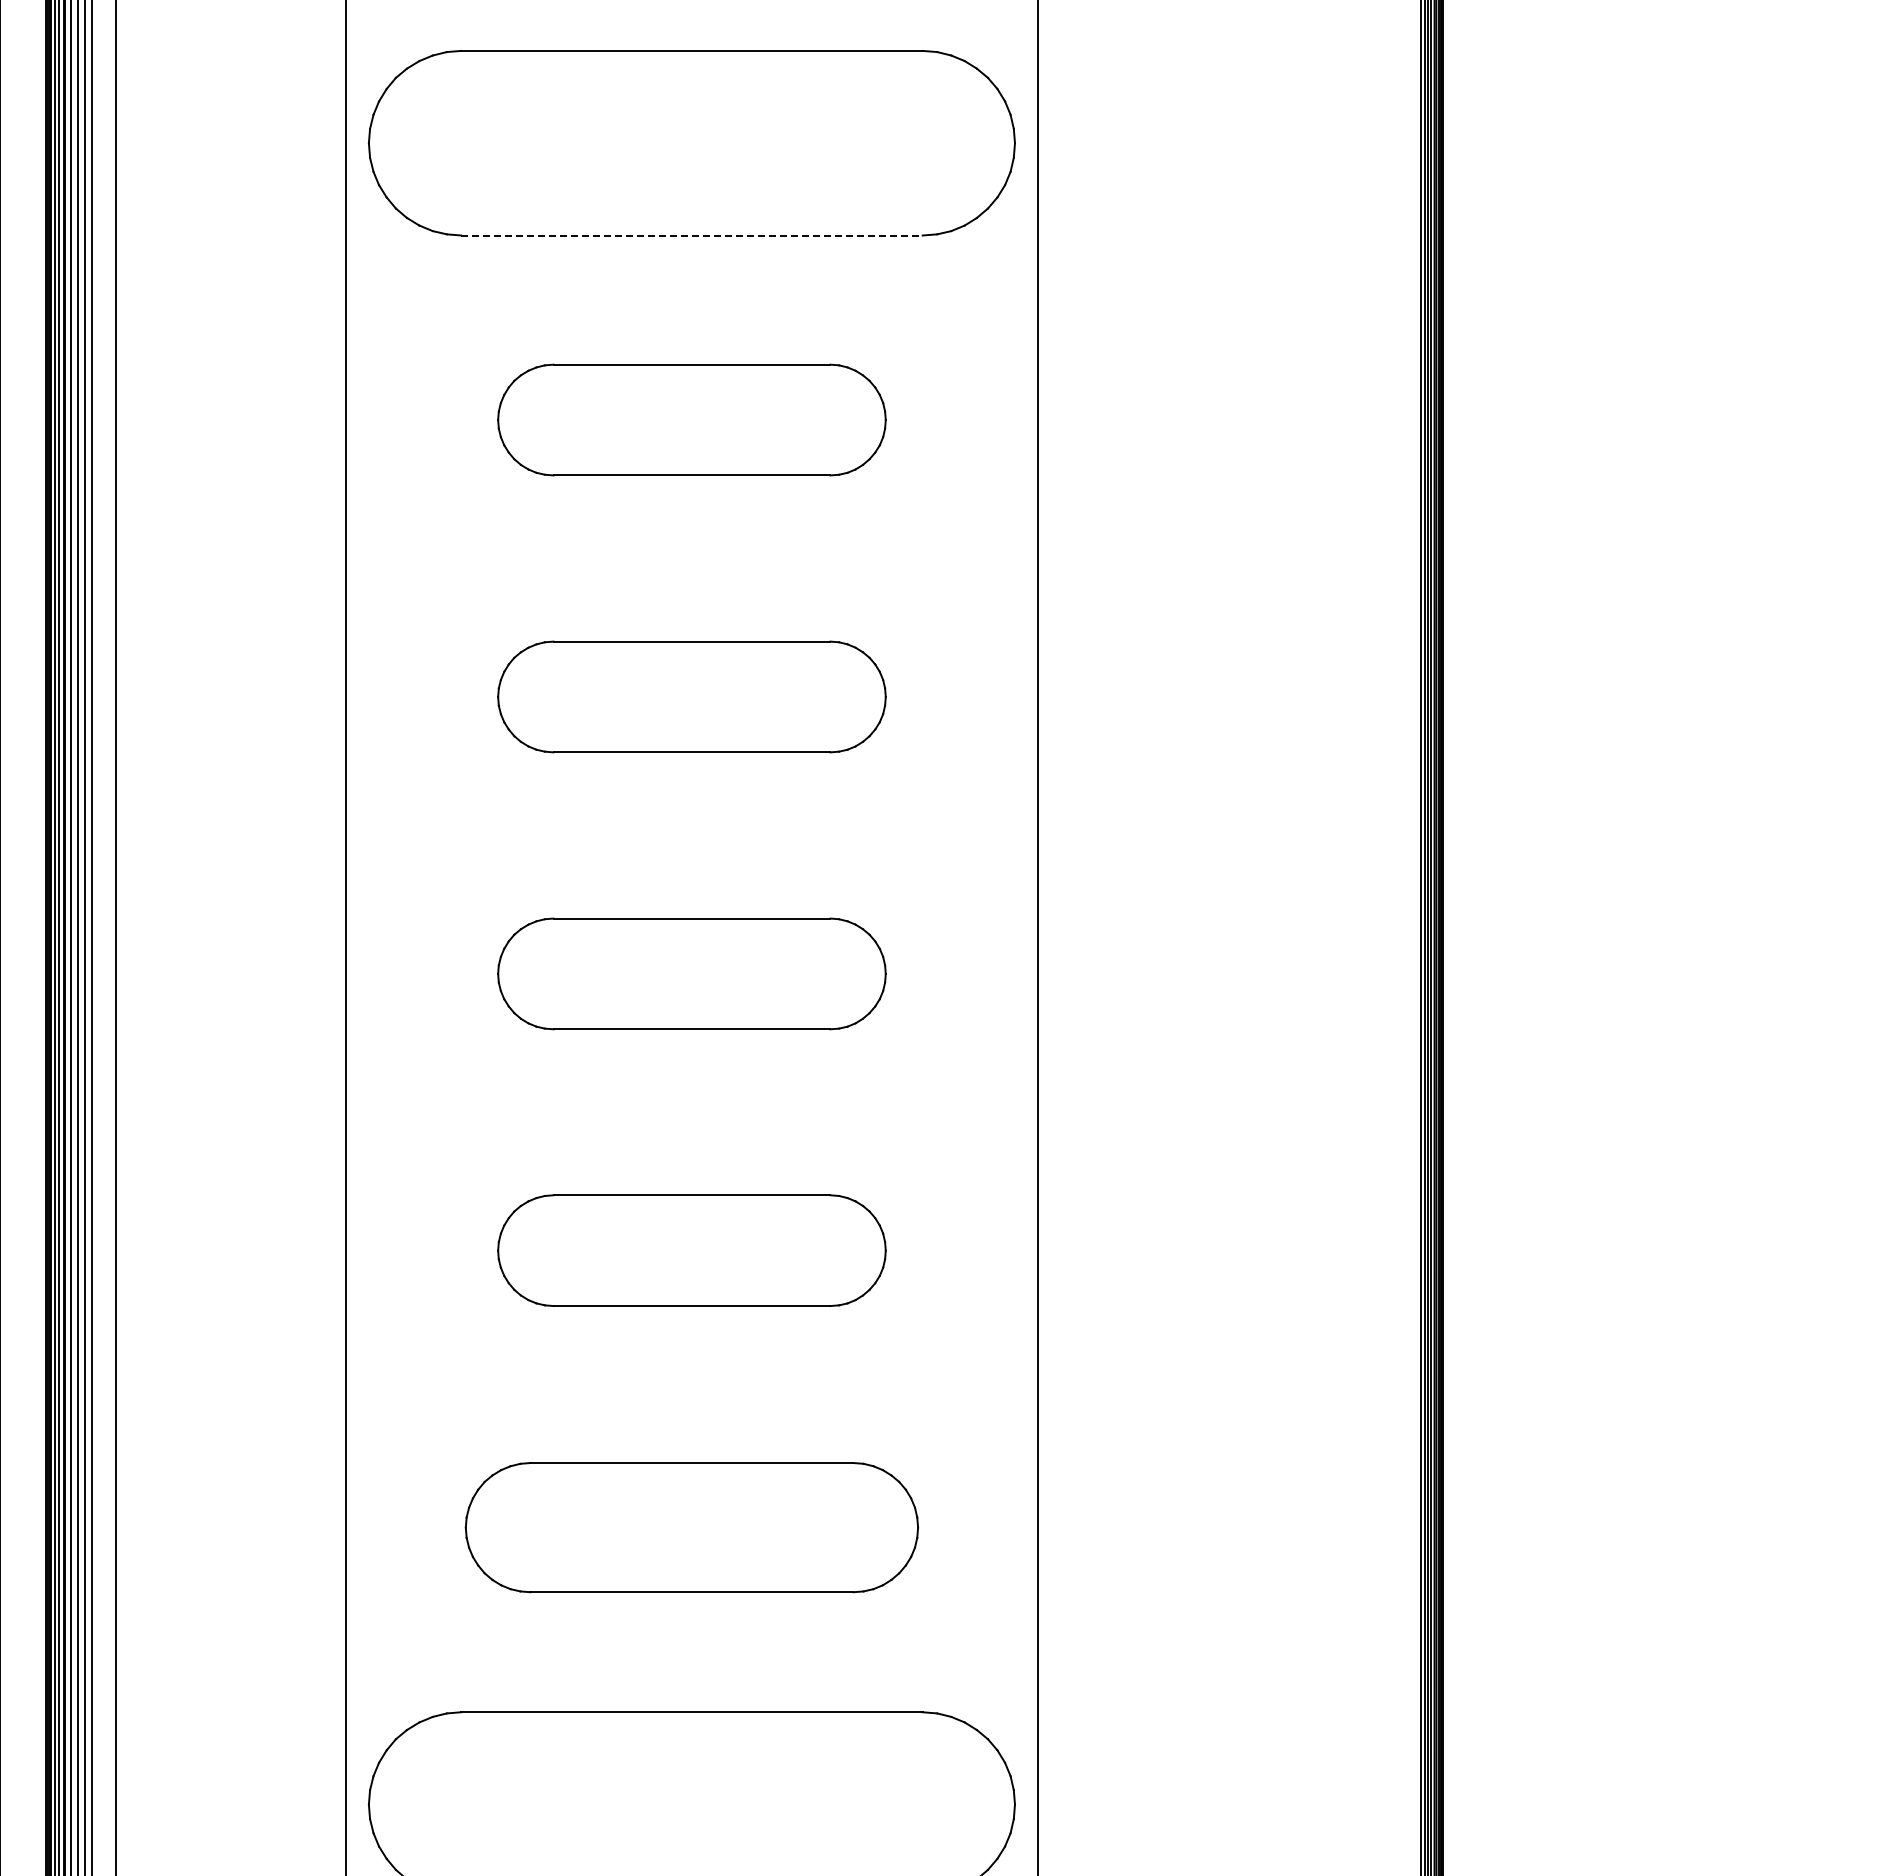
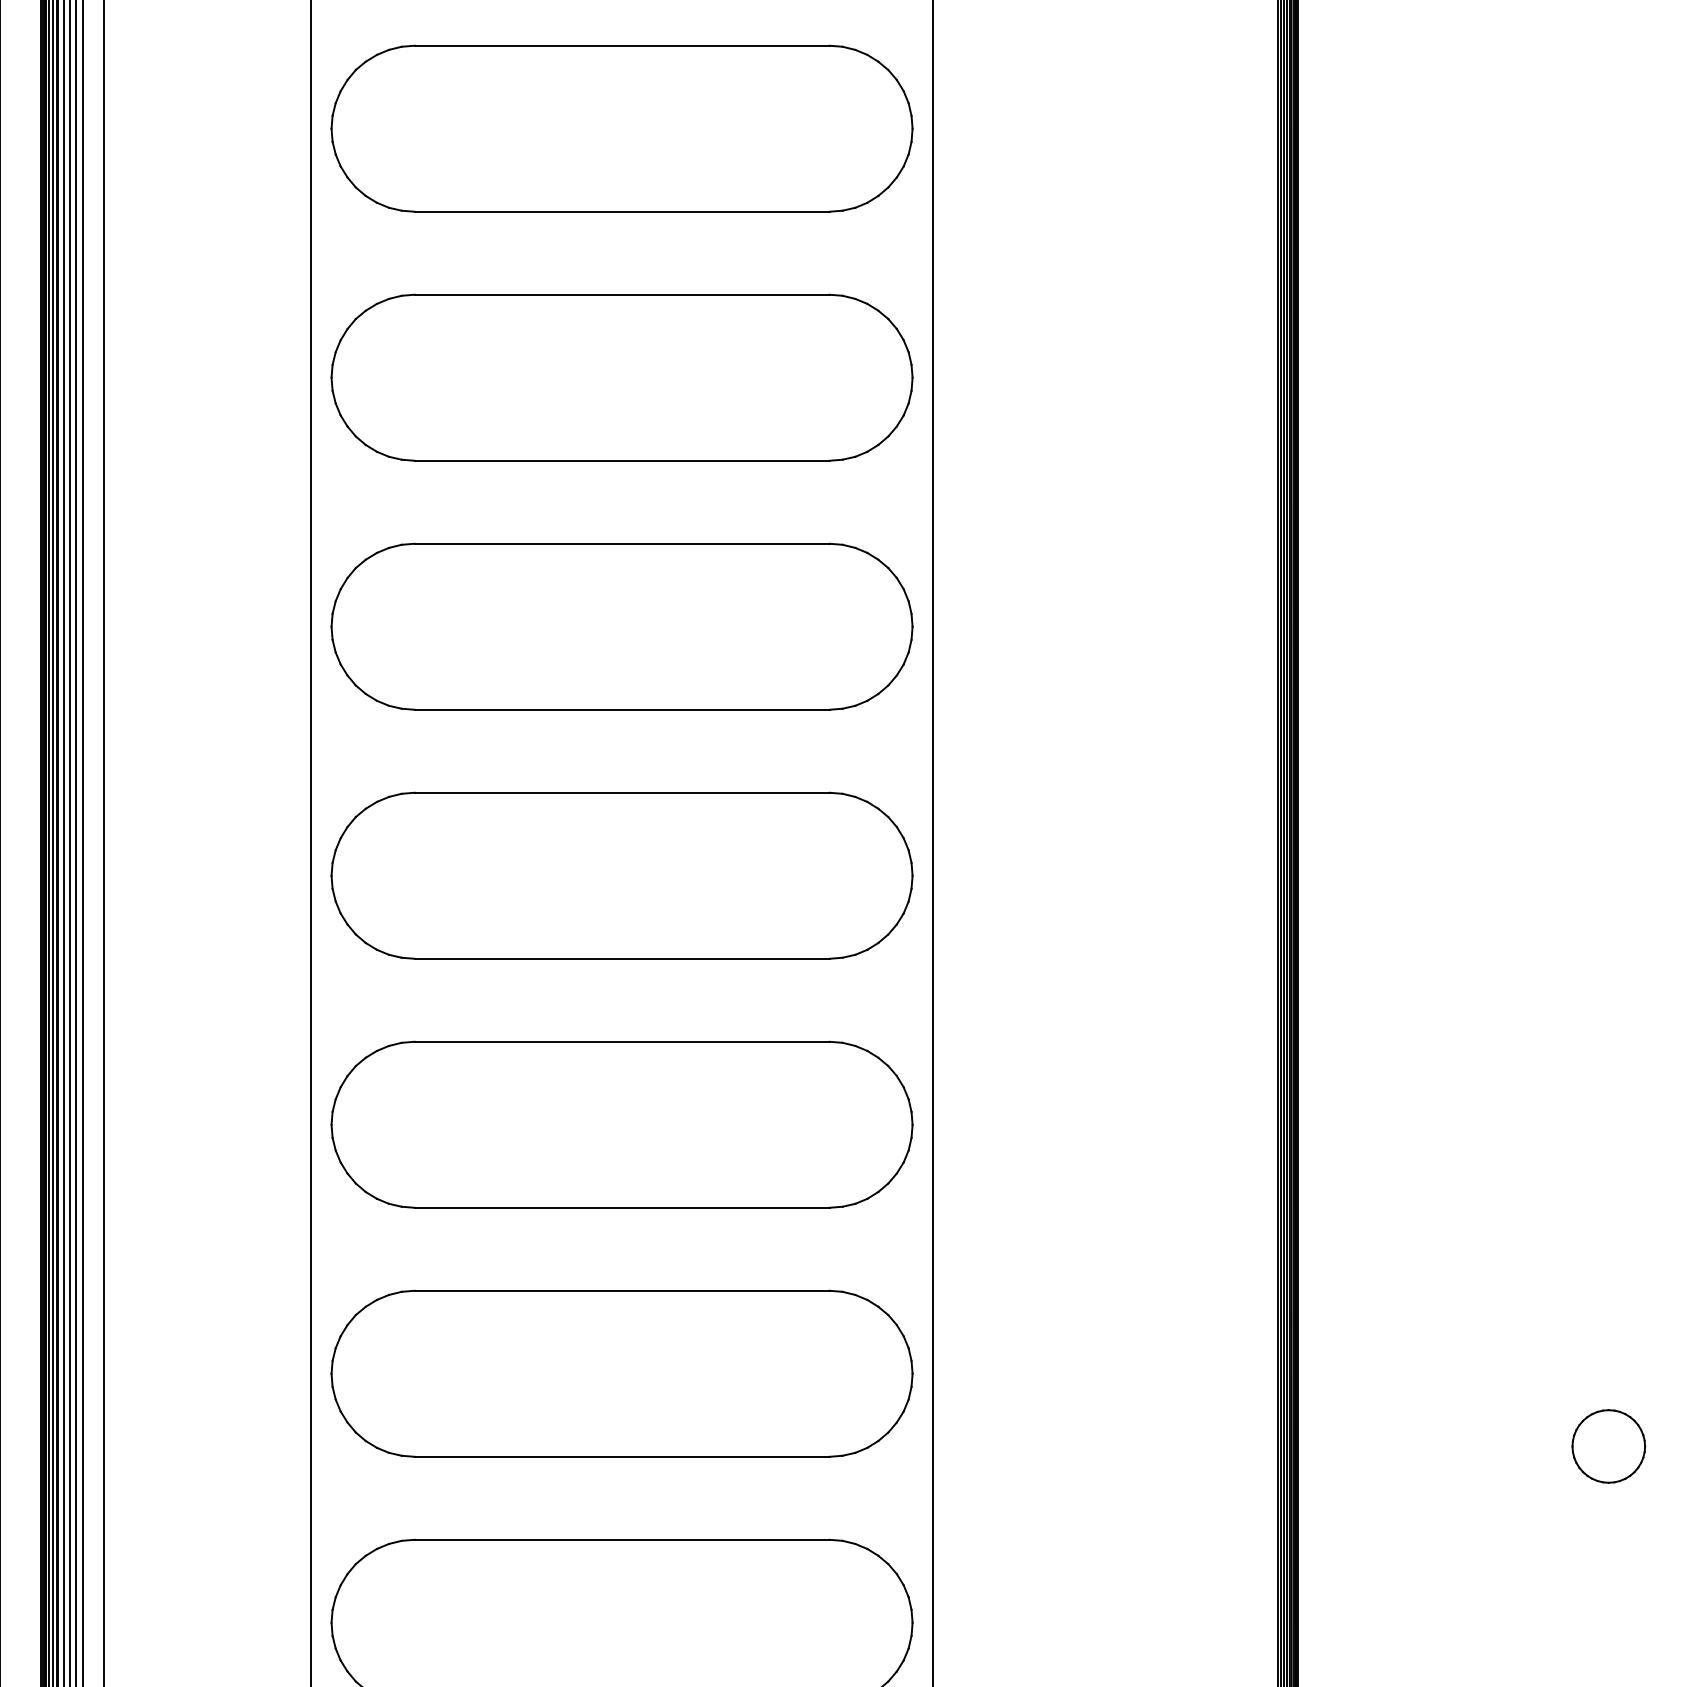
line: (691, 235) -> (621, 211), dashed -> solid
part: (691, 419) -> (621, 377), size x1.67
part: (691, 696) -> (621, 626), size x1.67
part: (691, 973) -> (621, 875), size x1.67
part: (691, 1250) -> (621, 1124), size x1.67
part: (691, 1527) -> (621, 1373), size x1.43
part: (1788, 1608) -> (1608, 1446), added

